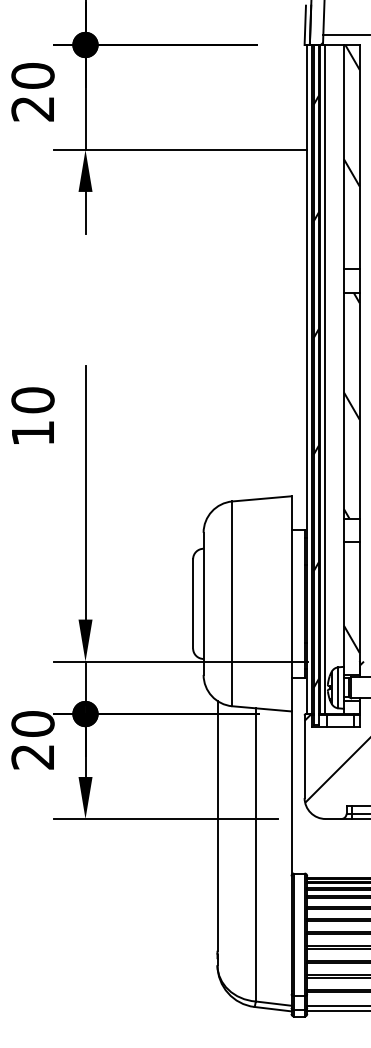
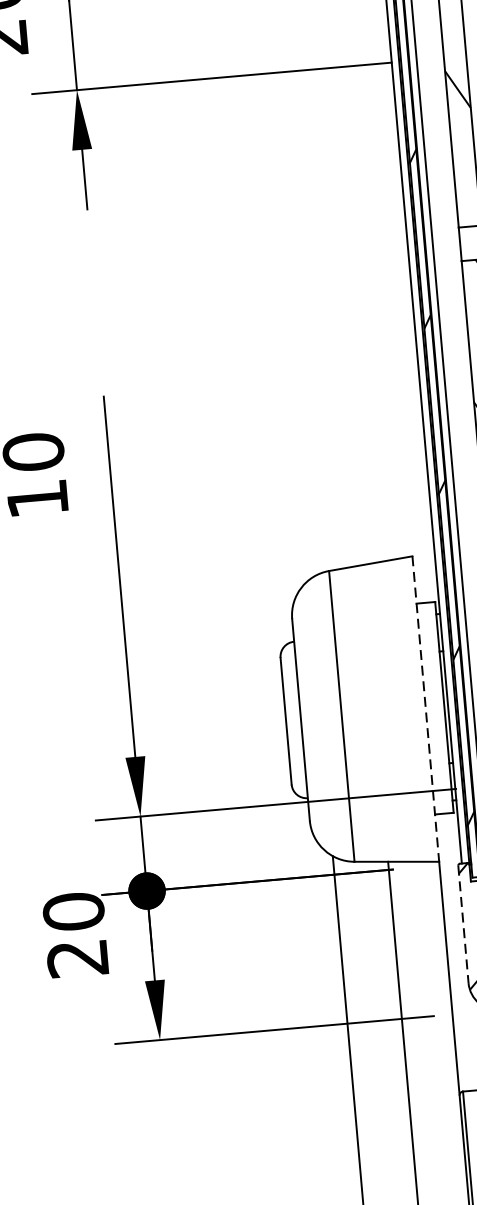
line: (291, 603) -> (425, 708), solid -> dashed
line: (304, 757) -> (463, 925), solid -> dashed

